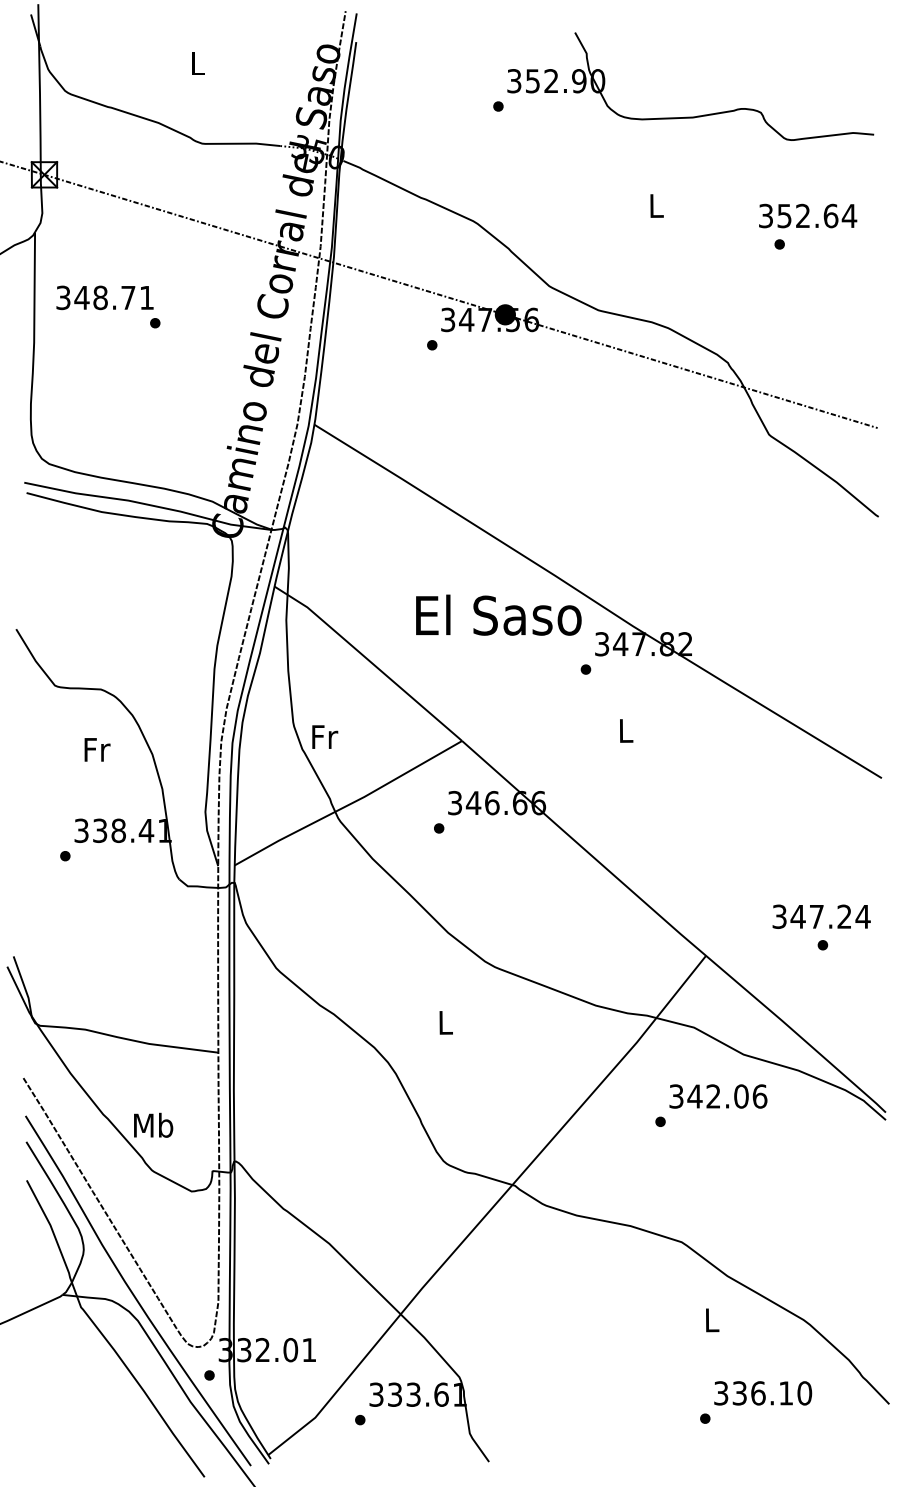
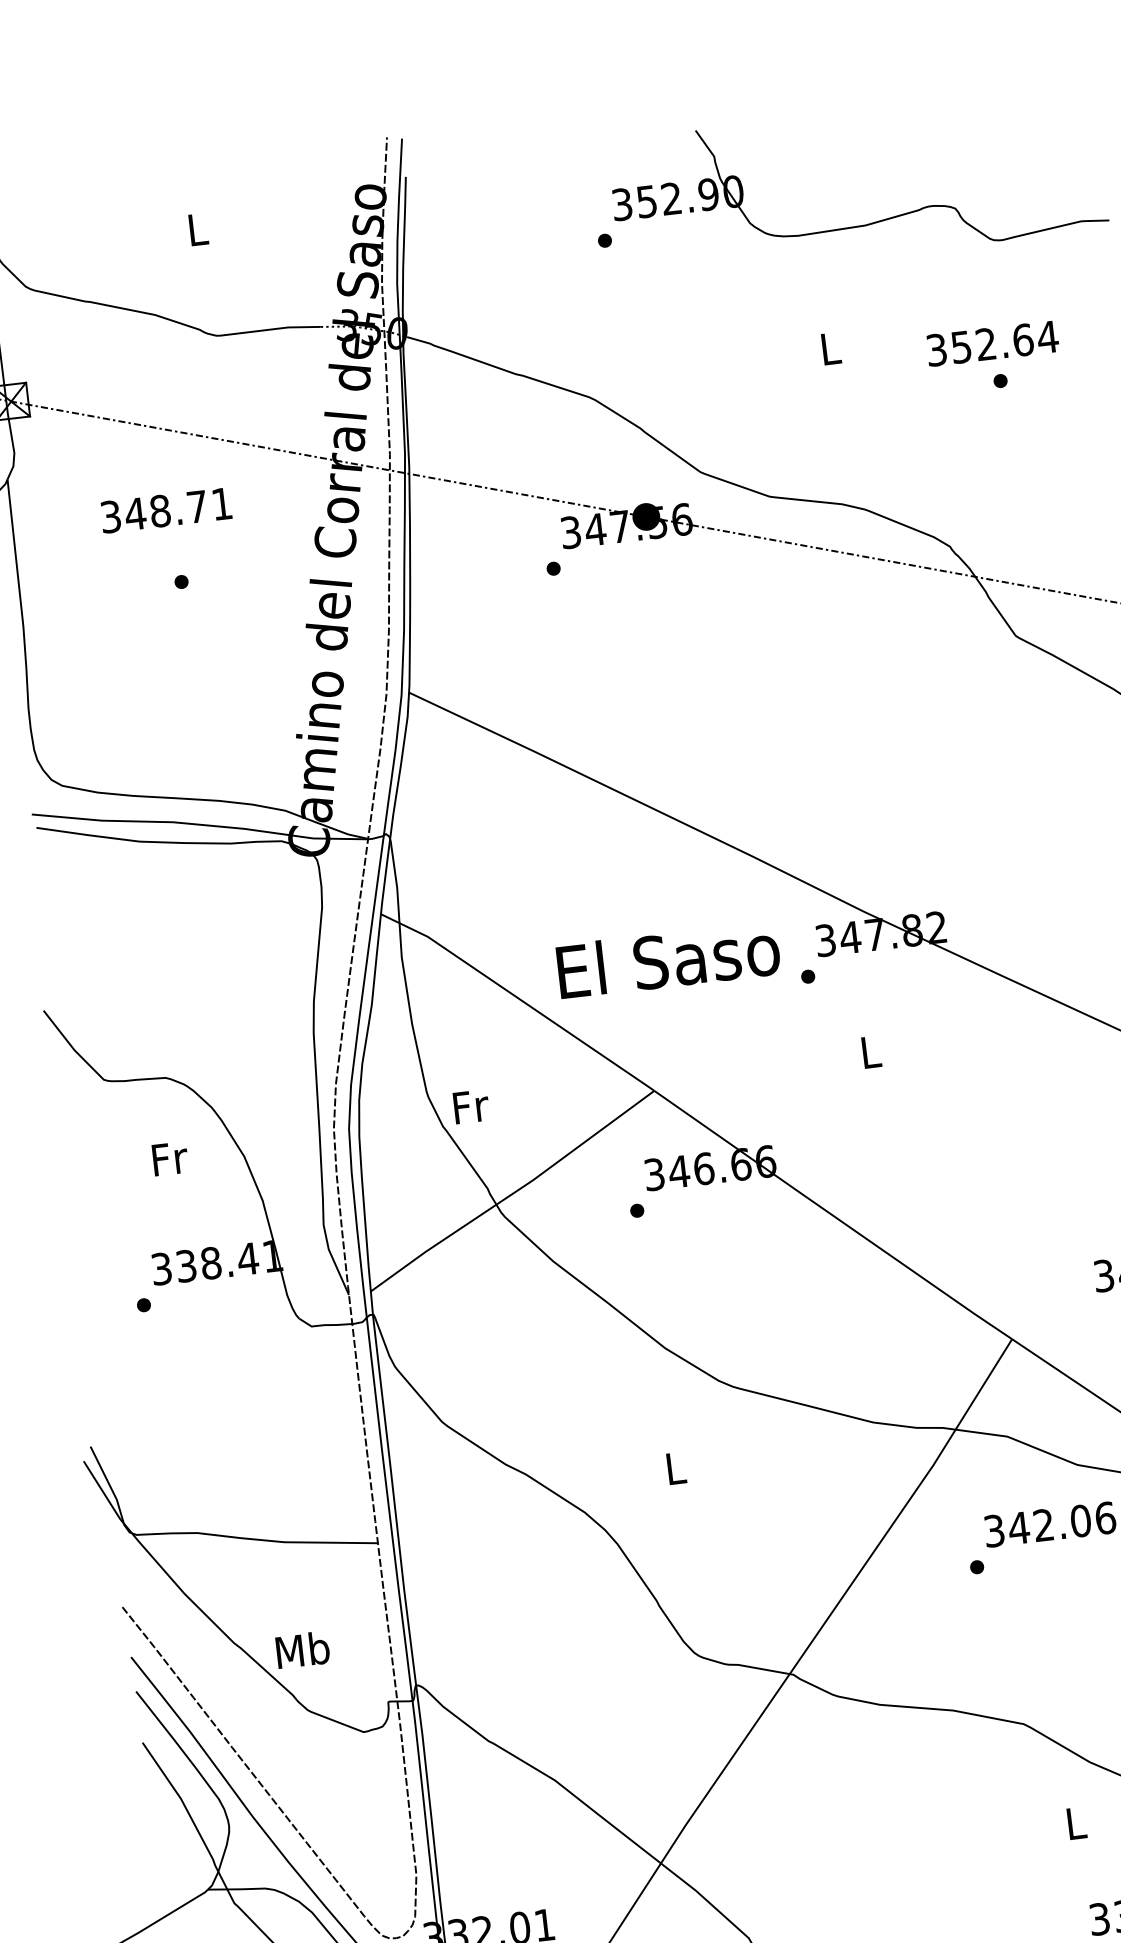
text: (808, 215) -> (993, 342), moved
text: (104, 297) -> (165, 510), moved
text: (498, 614) -> (667, 959), moved

